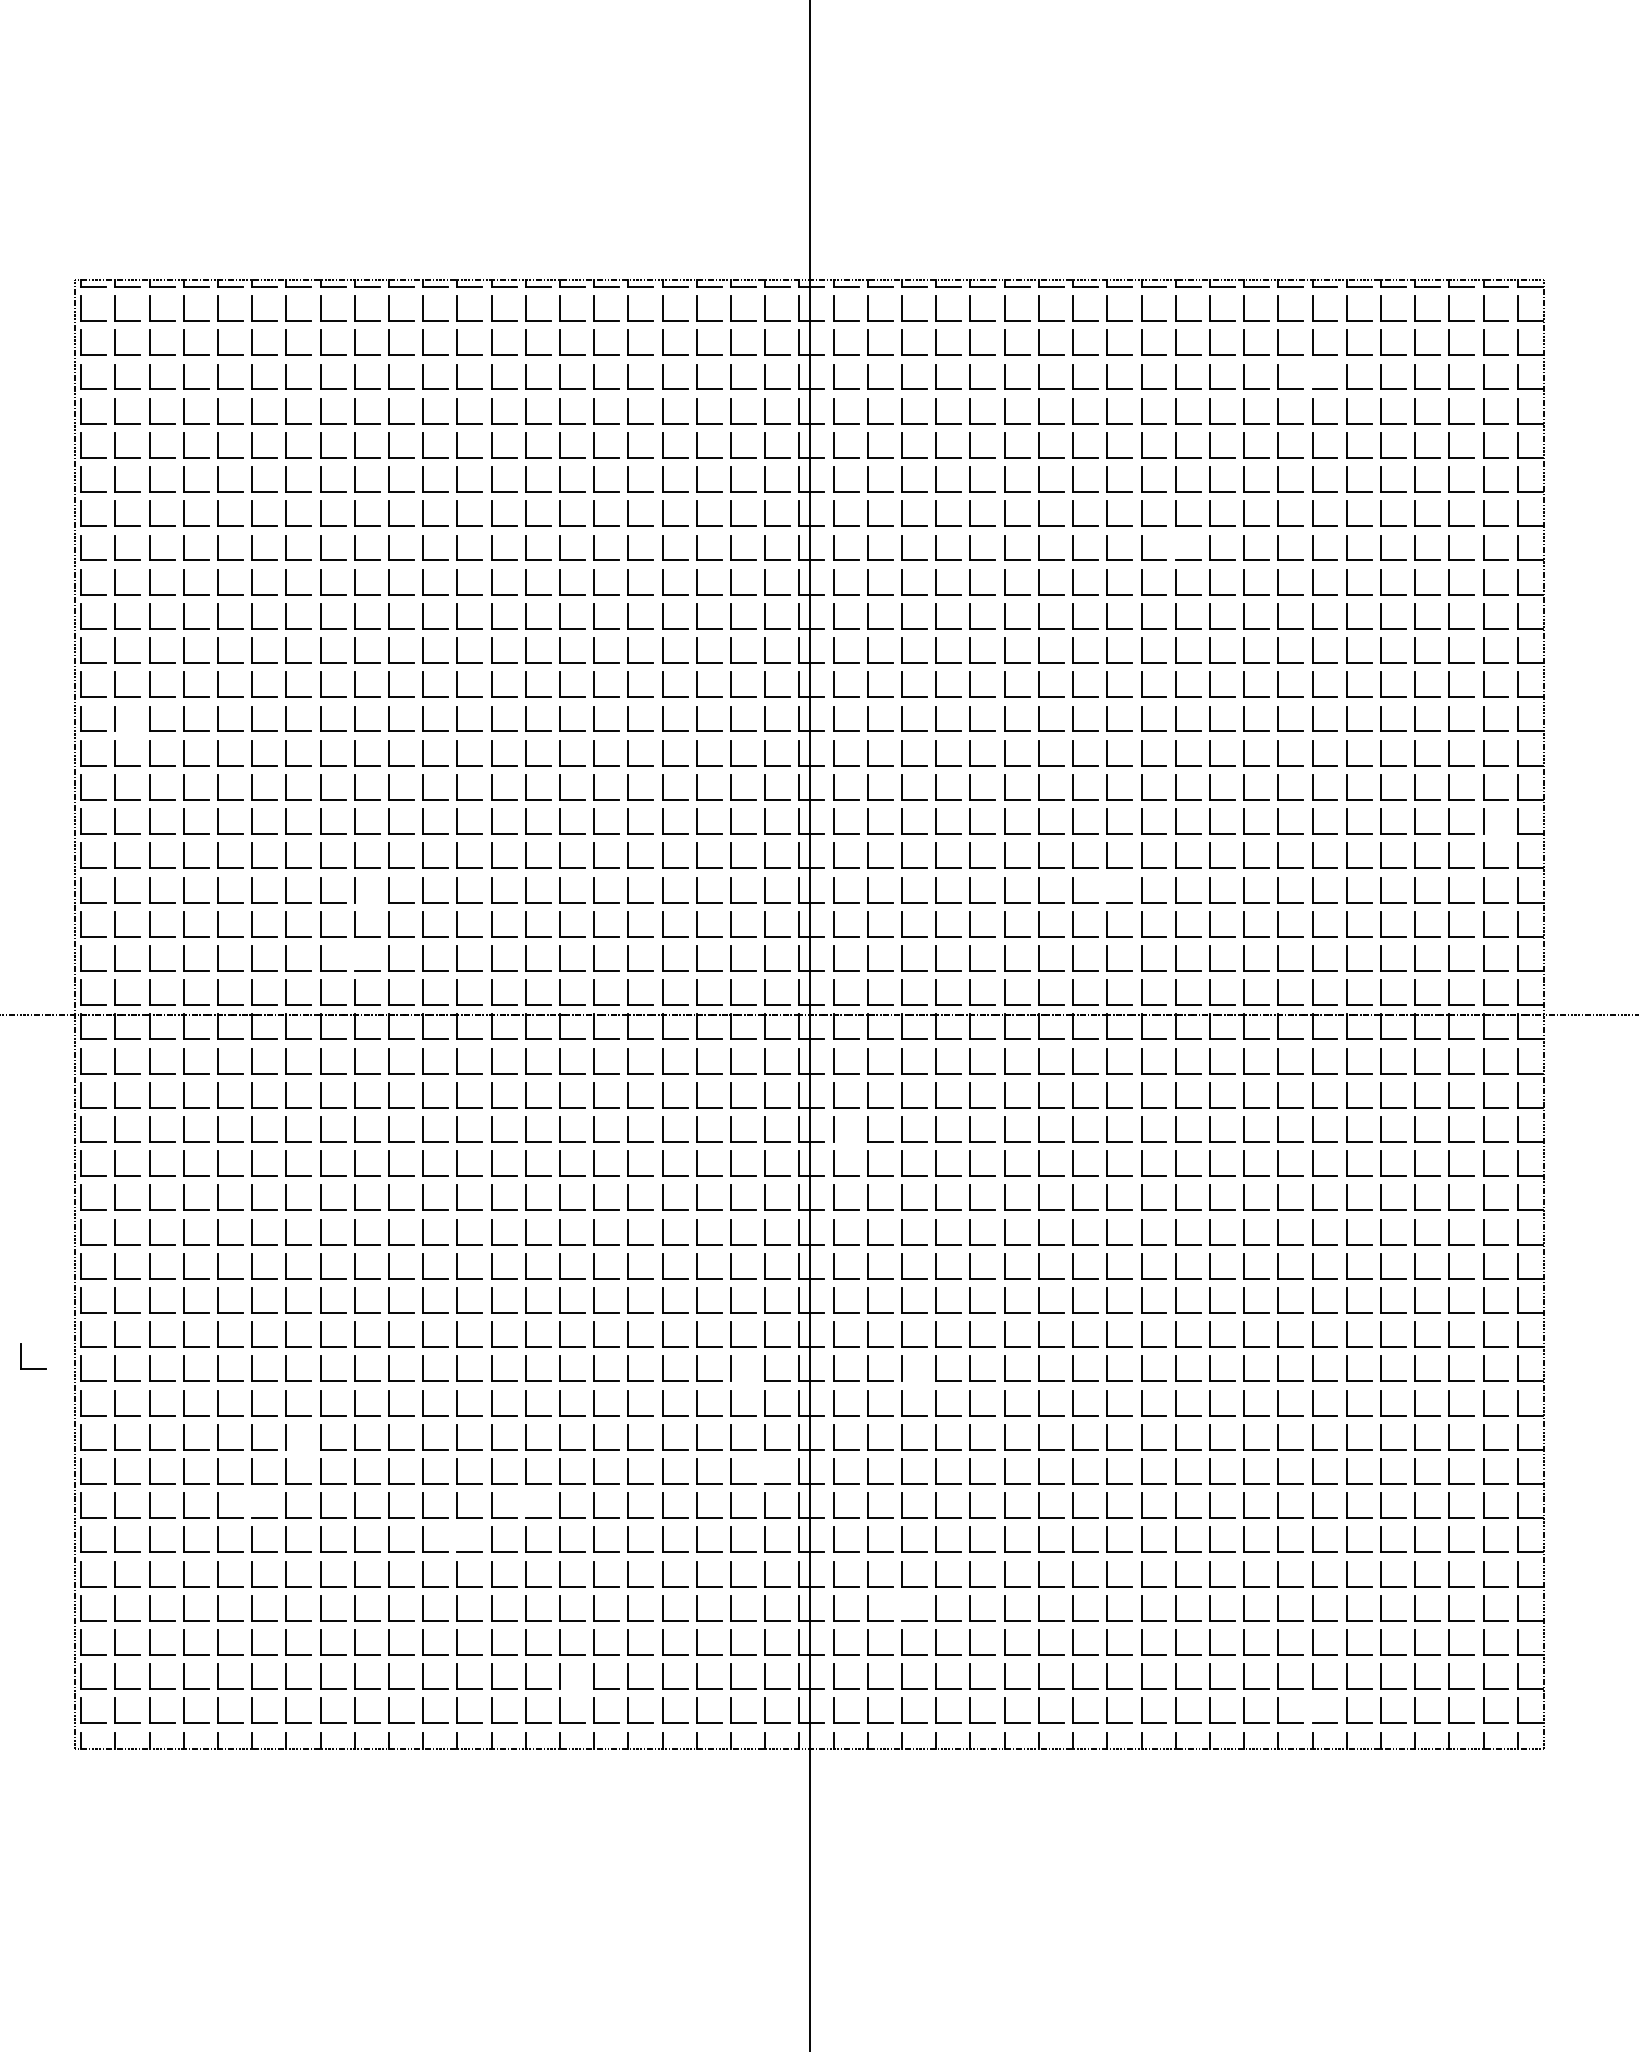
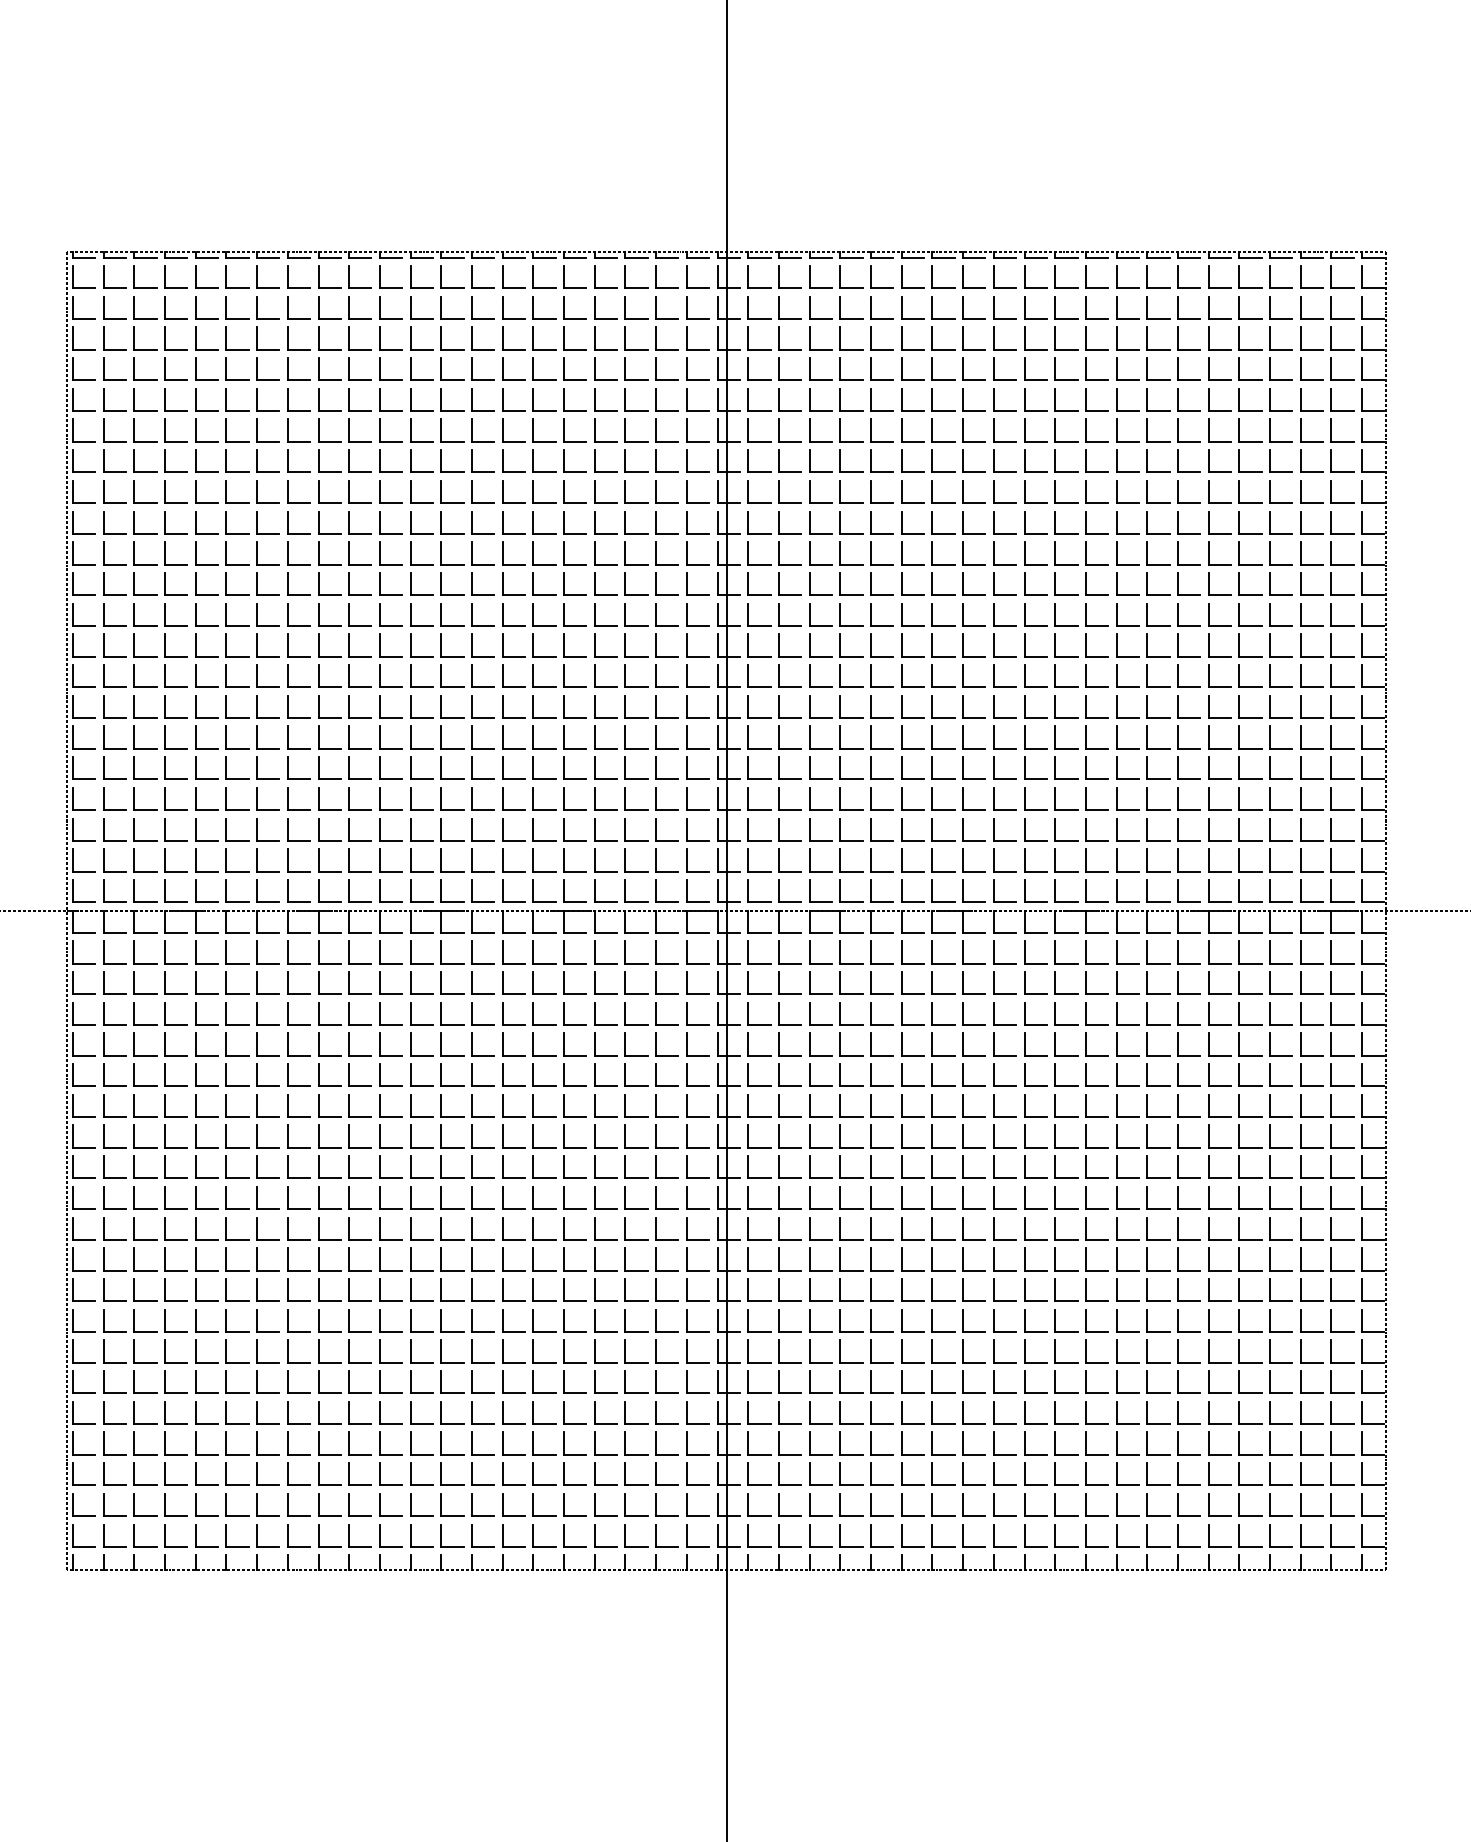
line: (1312, 376) -> (1177, 338), added
line: (1175, 547) -> (1055, 491), added
line: (127, 731) -> (114, 656), added
line: (1495, 834) -> (1342, 749), added
line: (1107, 889) -> (993, 798), added
line: (366, 902) -> (328, 810), added
line: (354, 958) -> (318, 860), added
line: (845, 1141) -> (758, 1024), added
part: (21, 1356) -> (19, 1217), removed
line: (743, 1381) -> (667, 1240), added
line: (914, 1381) -> (820, 1240), added
line: (298, 1449) -> (267, 1301), added
line: (765, 1471) -> (687, 1320), added
line: (252, 1505) -> (226, 1351), added
line: (525, 1505) -> (471, 1351), added
line: (457, 1539) -> (410, 1381), added
line: (902, 1607) -> (809, 1442), added
line: (572, 1689) -> (513, 1516), added
line: (1312, 1710) -> (1177, 1535), added

